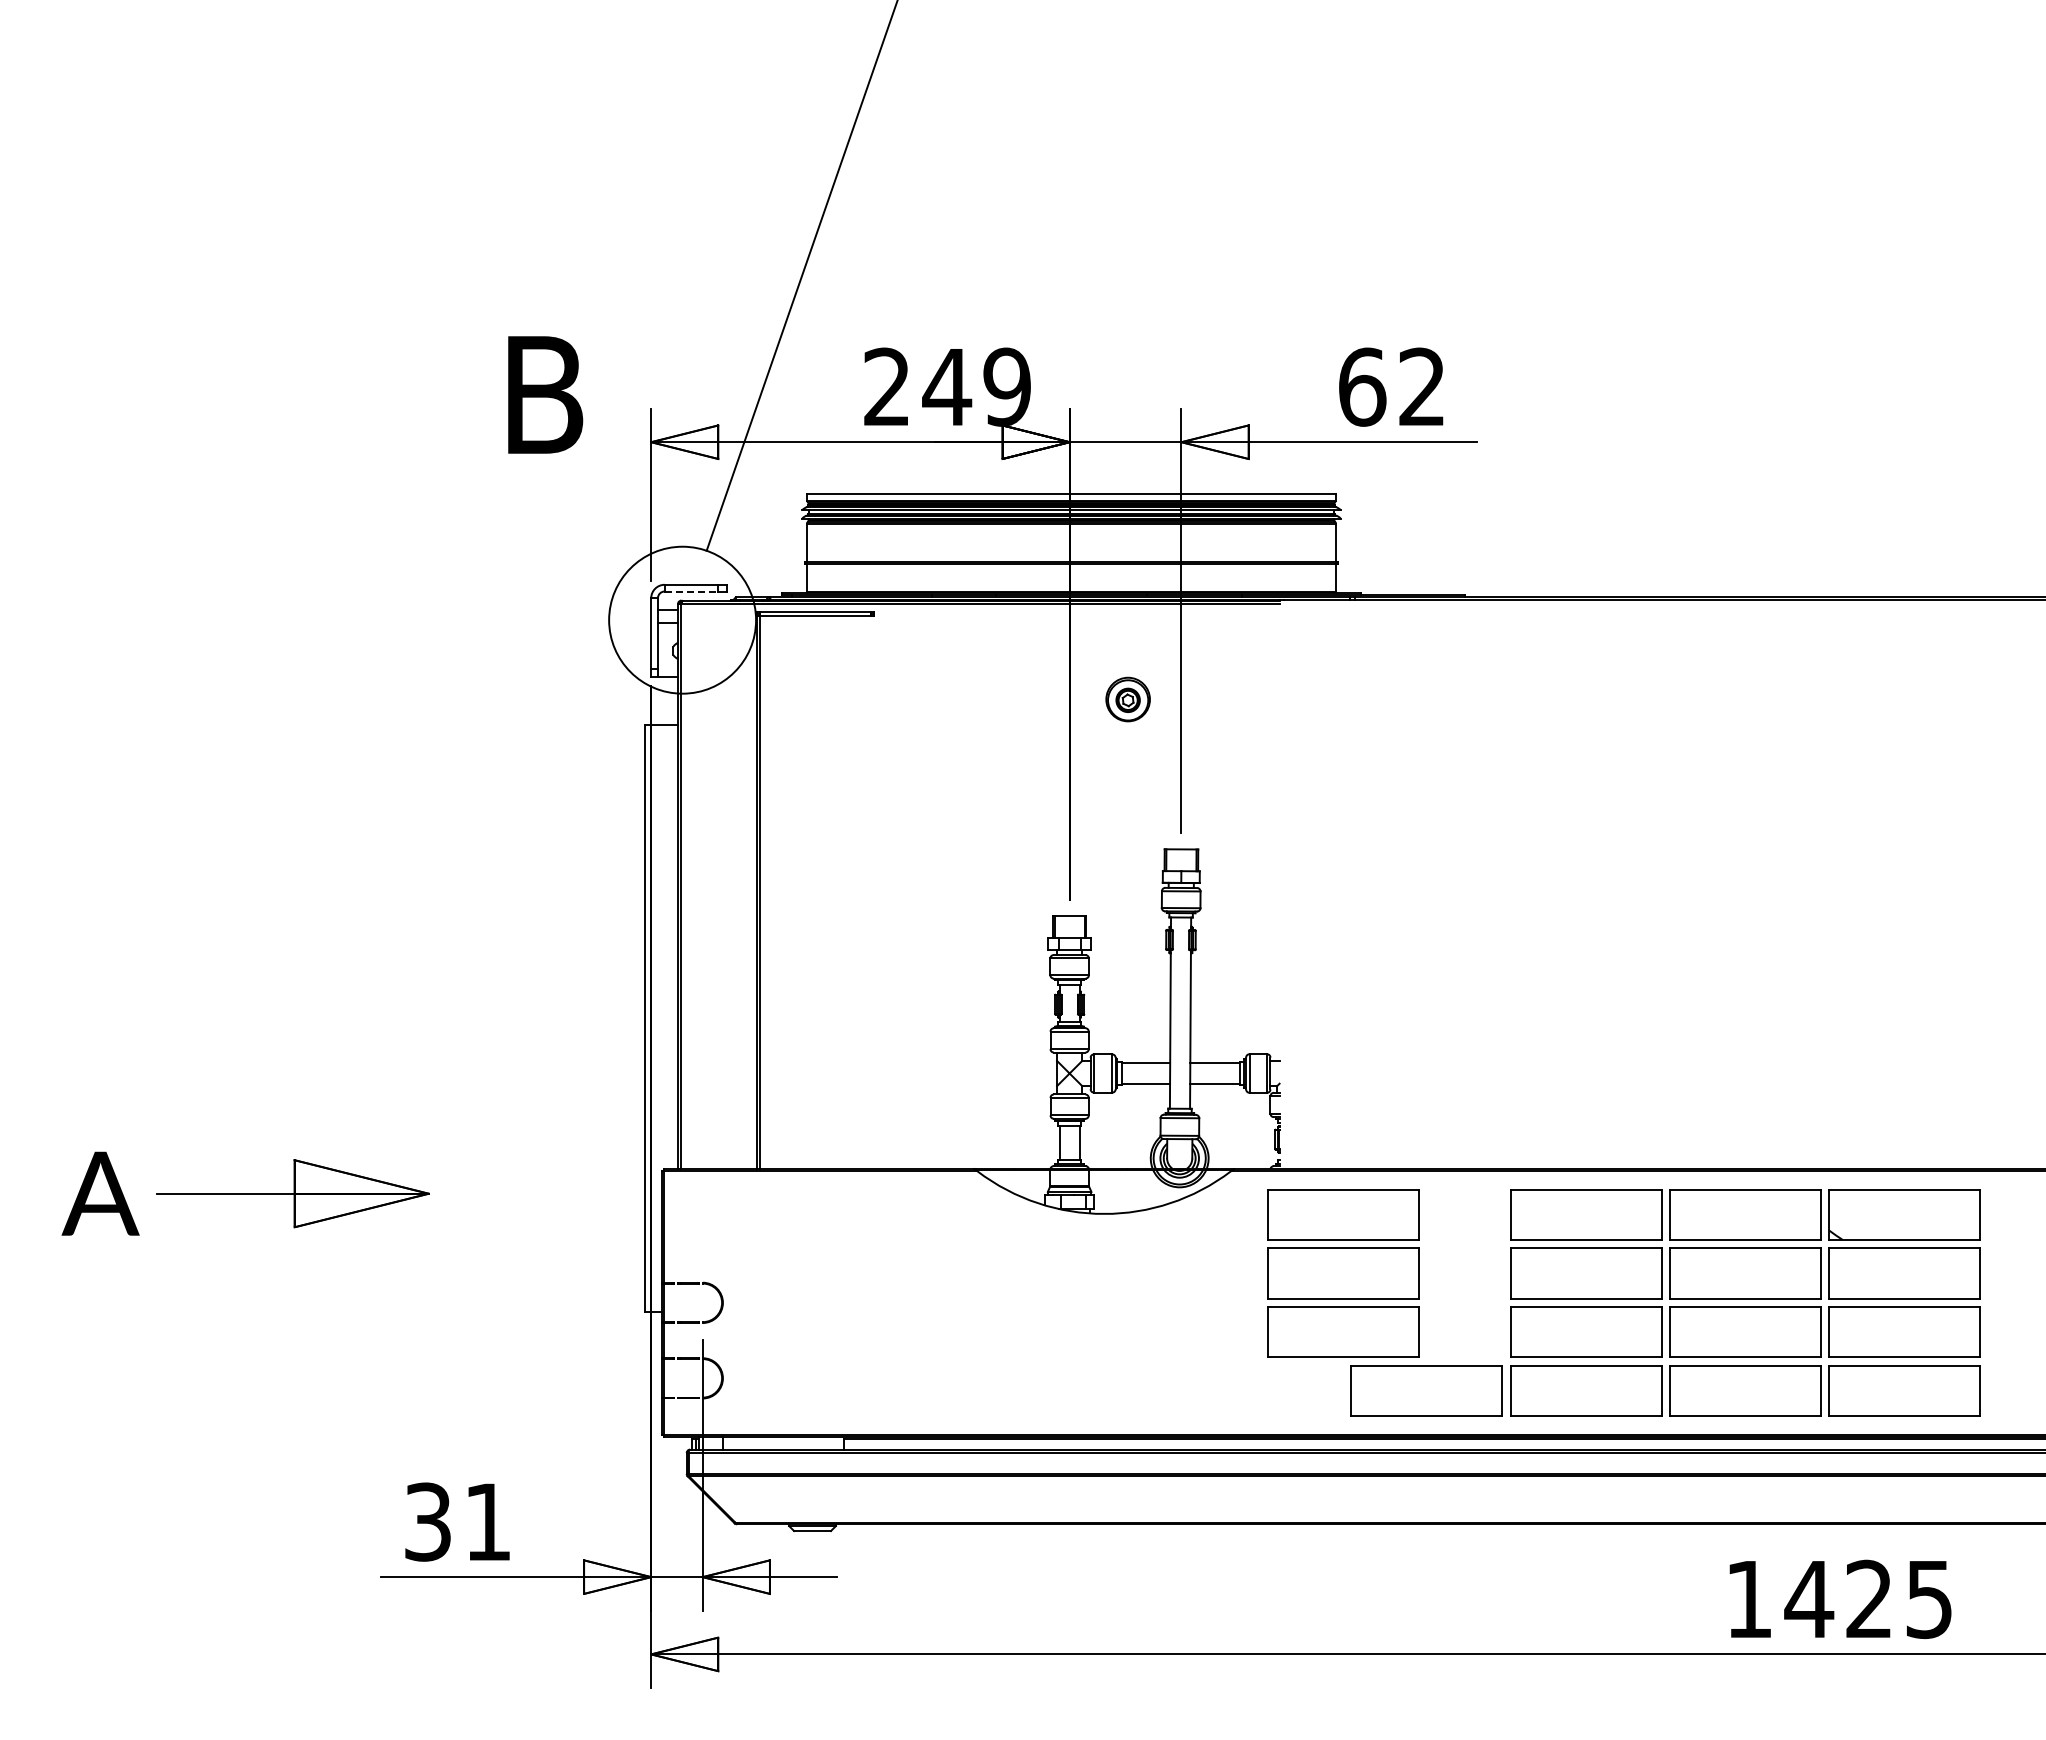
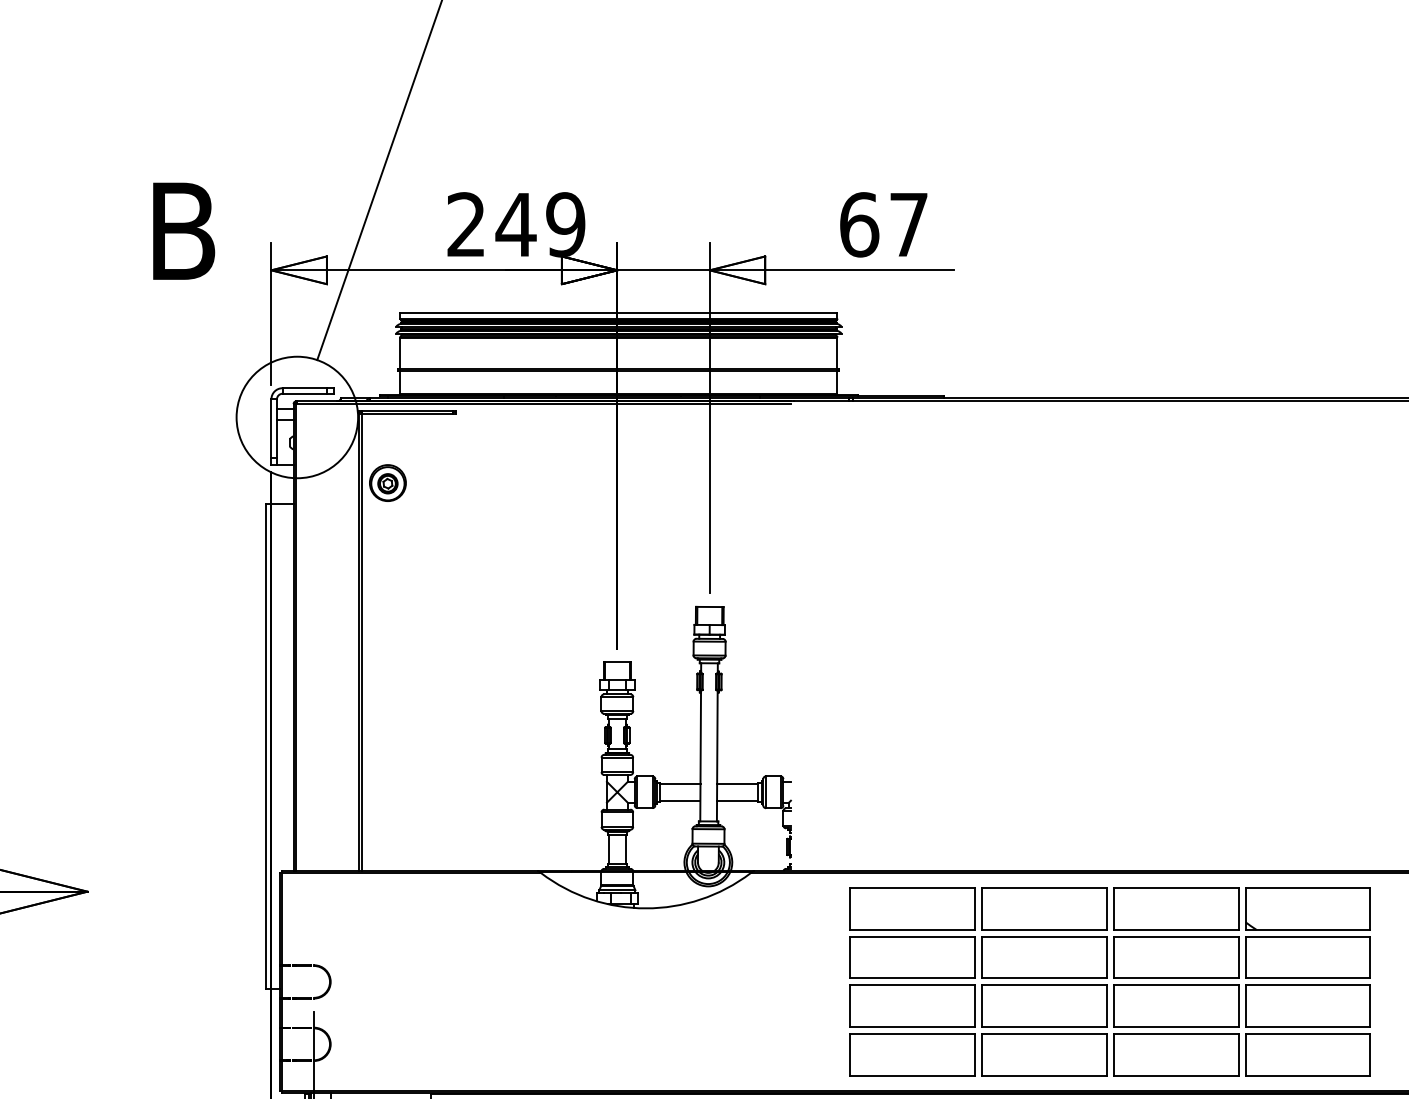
text: (1421, 386) -> (908, 224), 62 -> 67
line: (691, 591) -> (304, 393), dashed -> solid
part: (1127, 699) -> (387, 483), moved
part: (1343, 1273) -> (912, 957), moved

